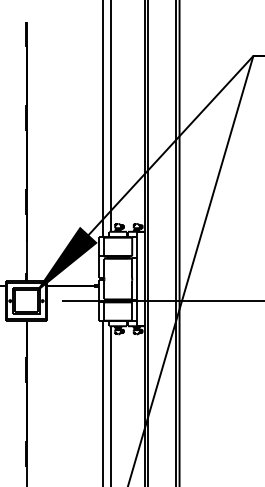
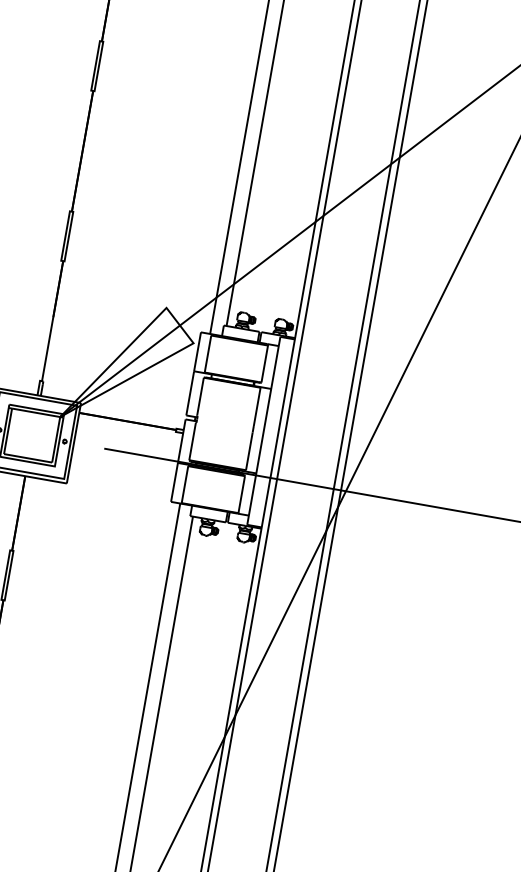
fill: (67, 258) -> (130, 364), removed

